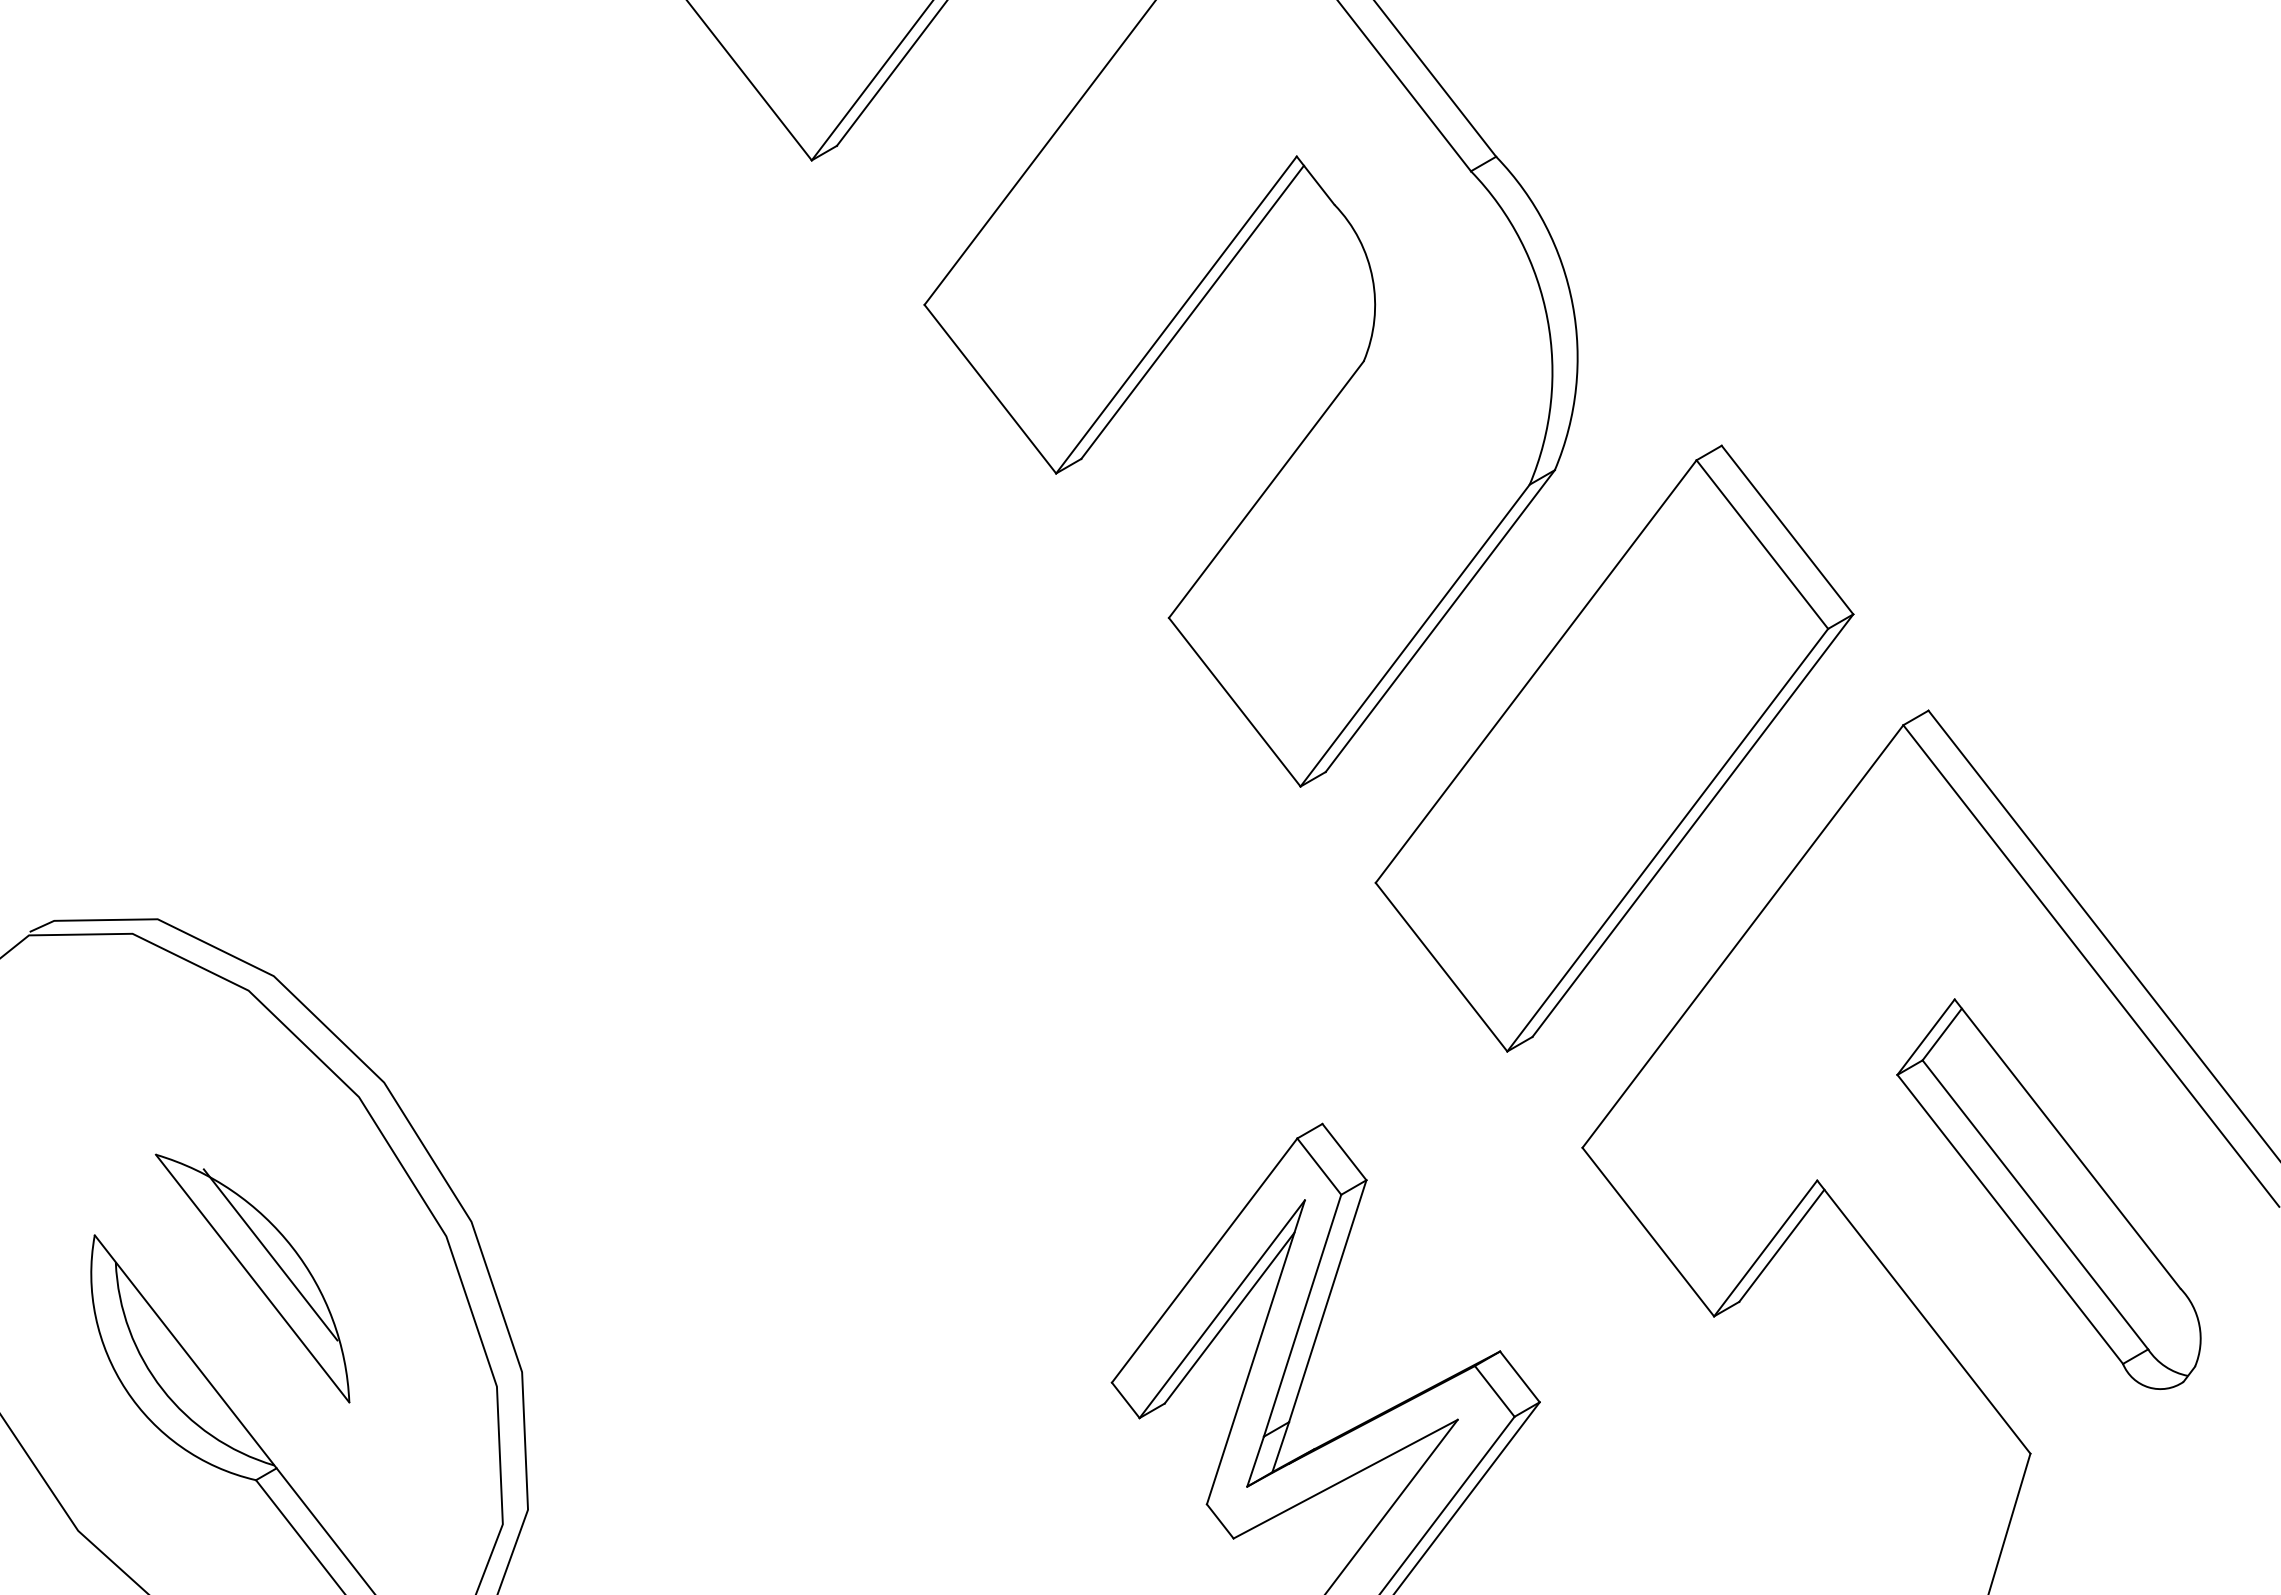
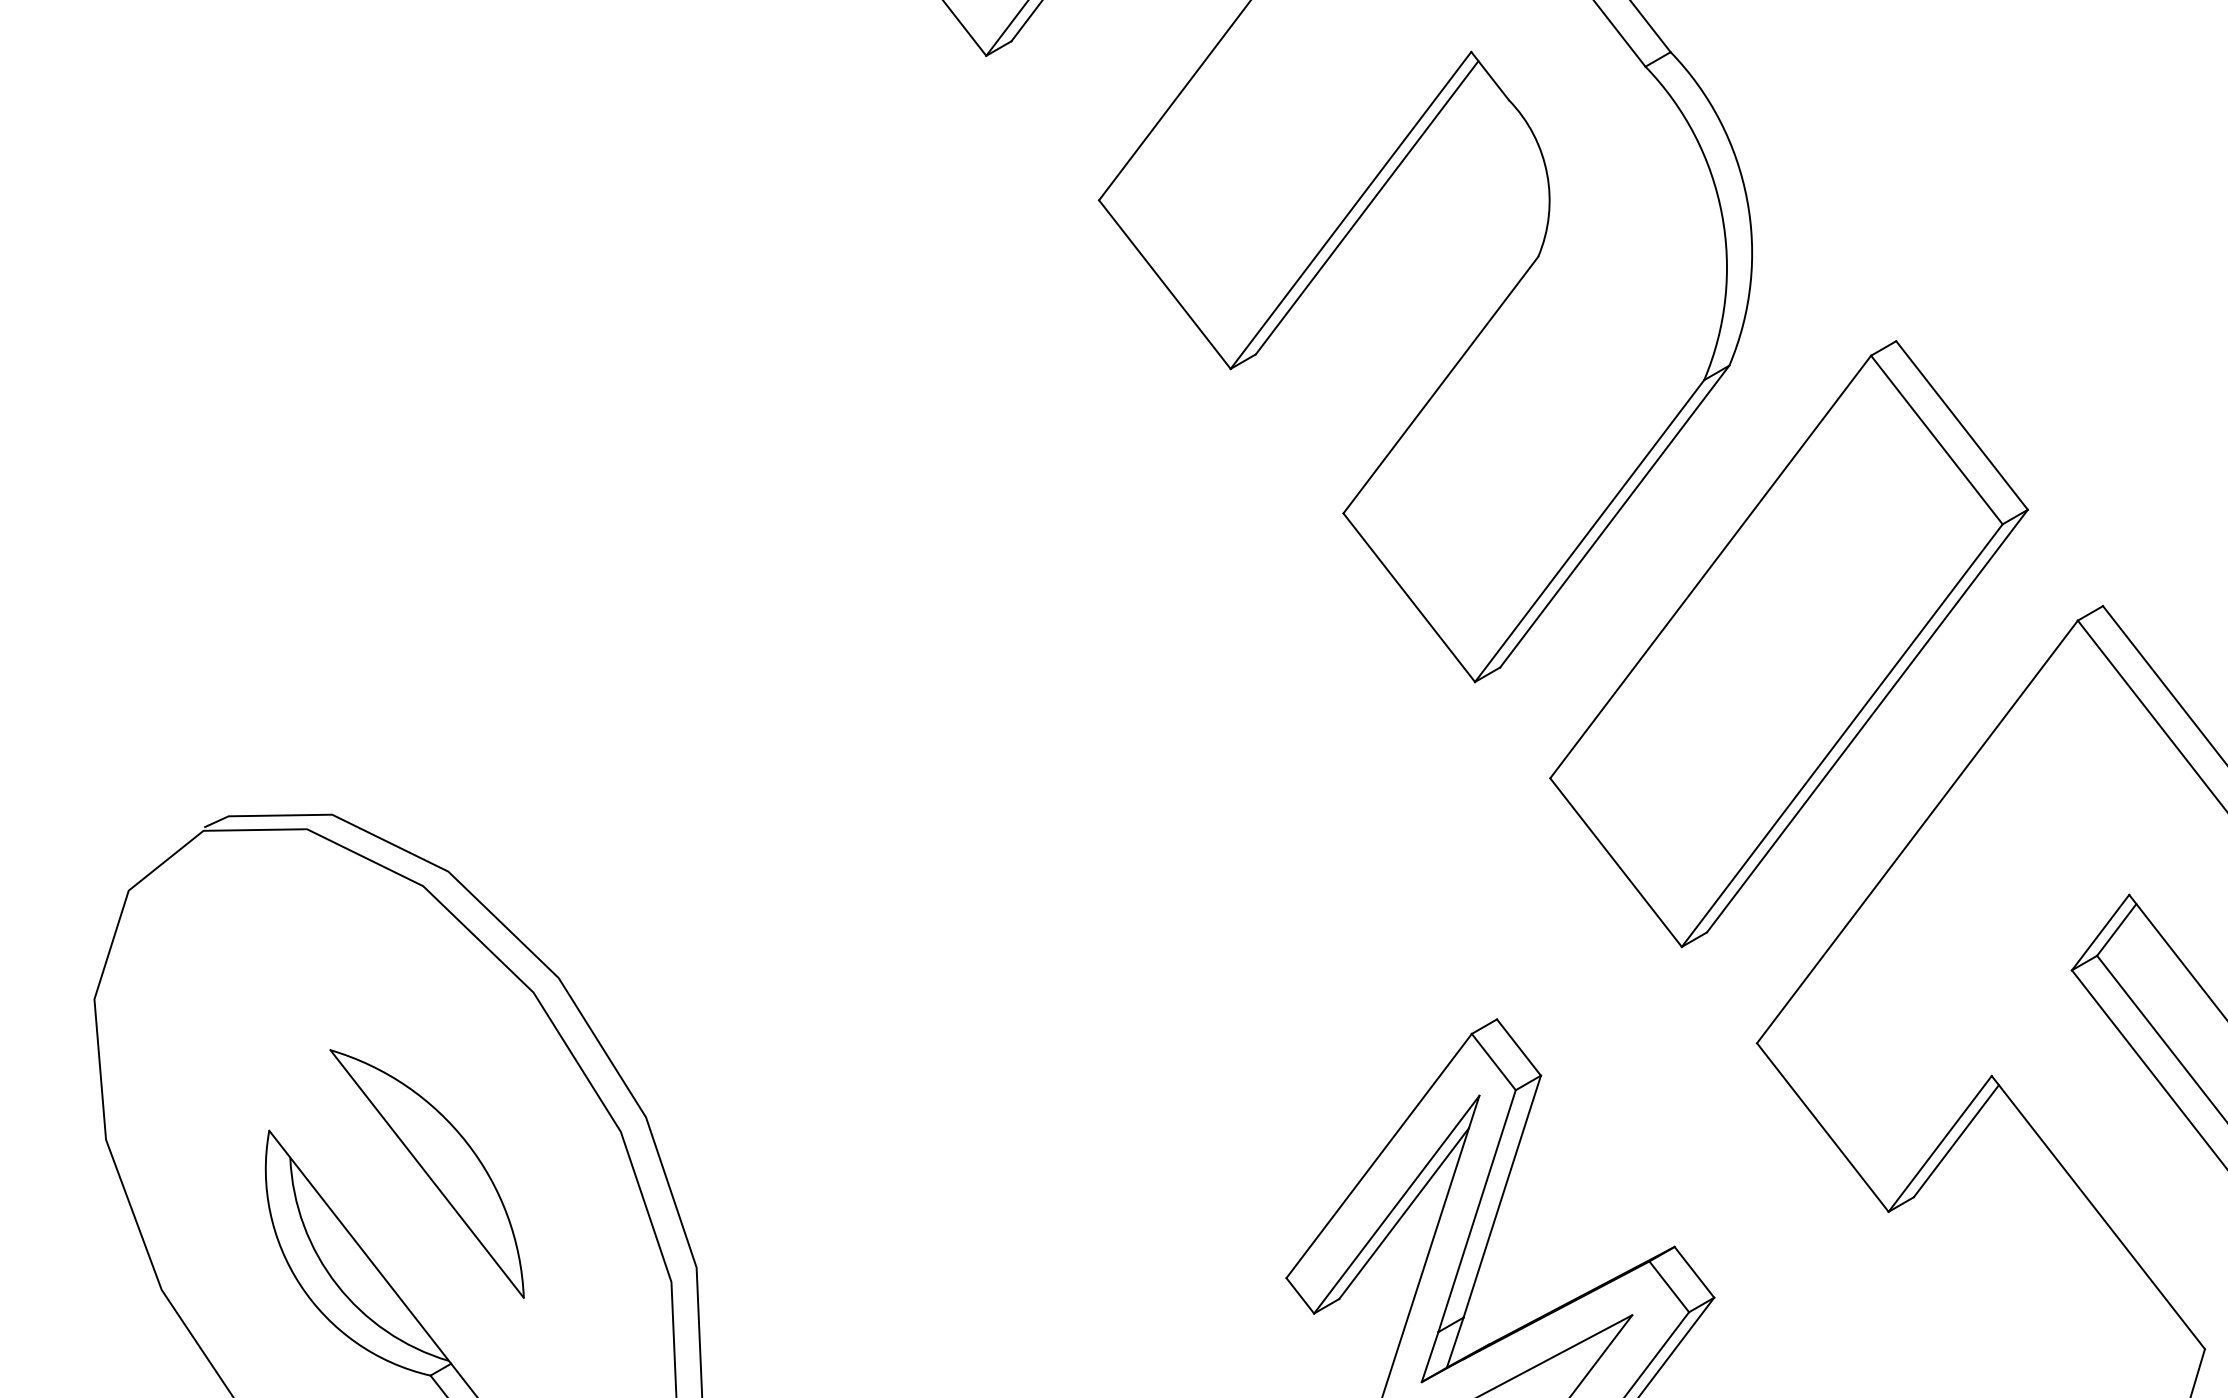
line: (270, 1254) -> (445, 1149), removed

